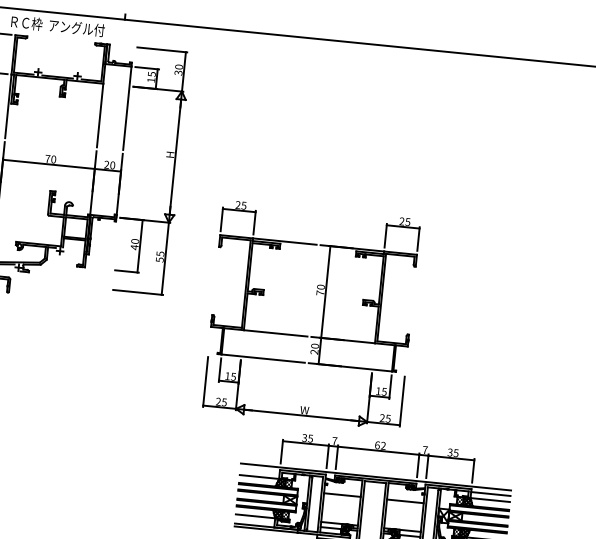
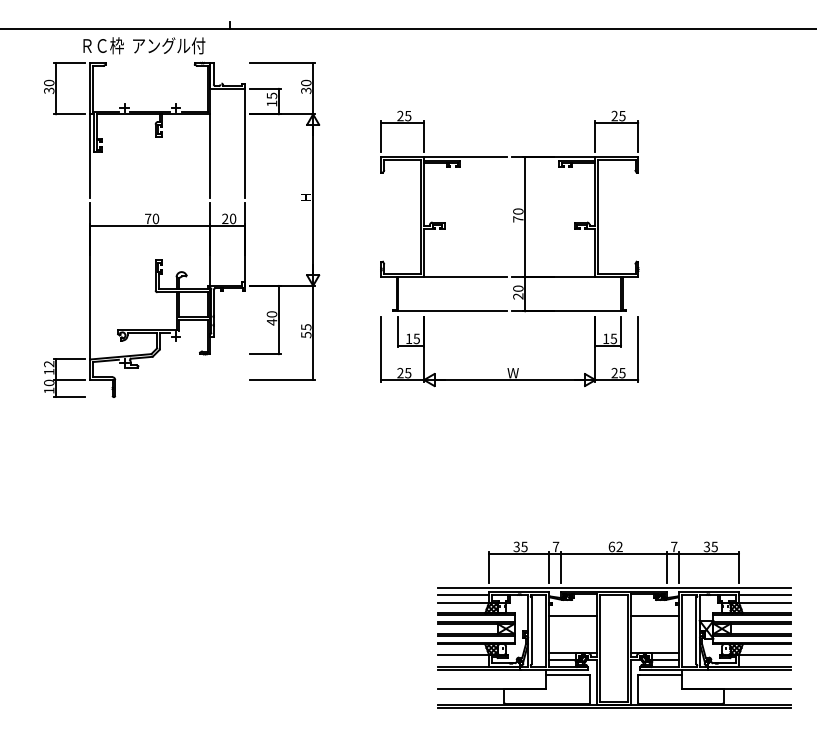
part: (322, 315) -> (524, 248), moved
line: (259, 471) -> (462, 595), added

